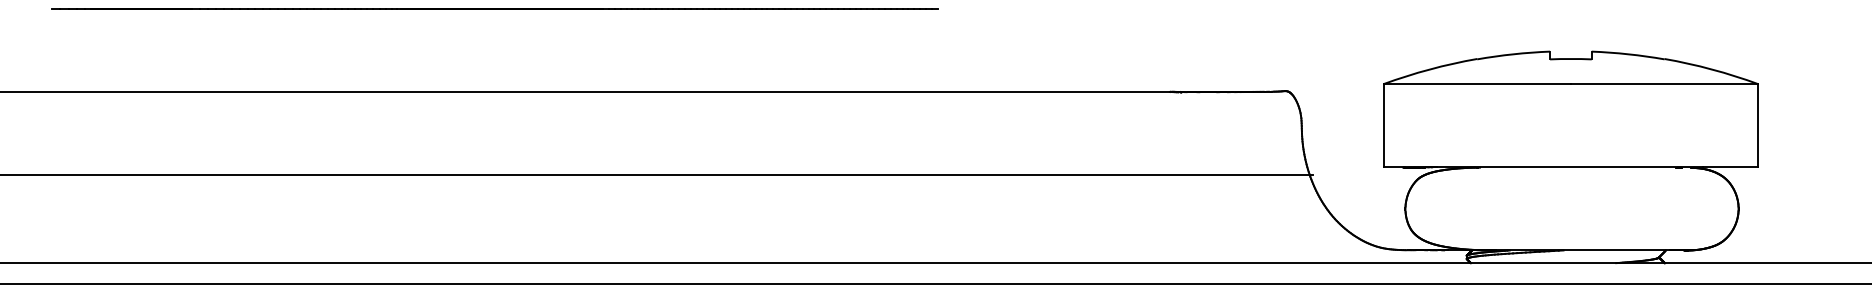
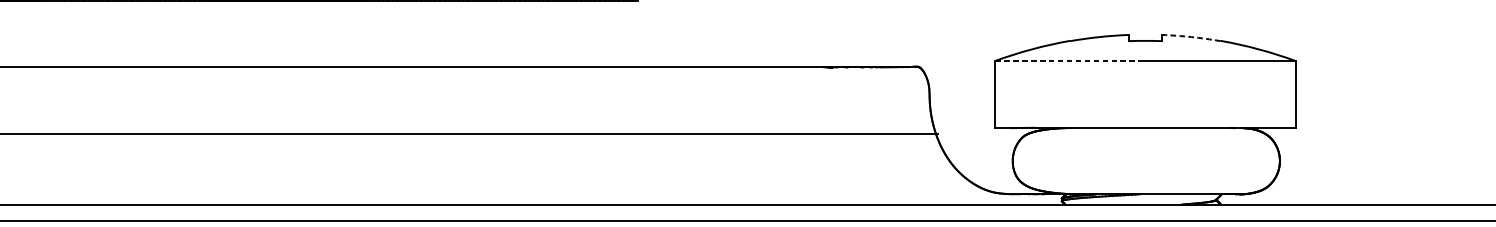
arc: (1628, 54) -> (1191, 37), solid -> dashed
line: (1477, 84) -> (1070, 61), solid -> dashed

